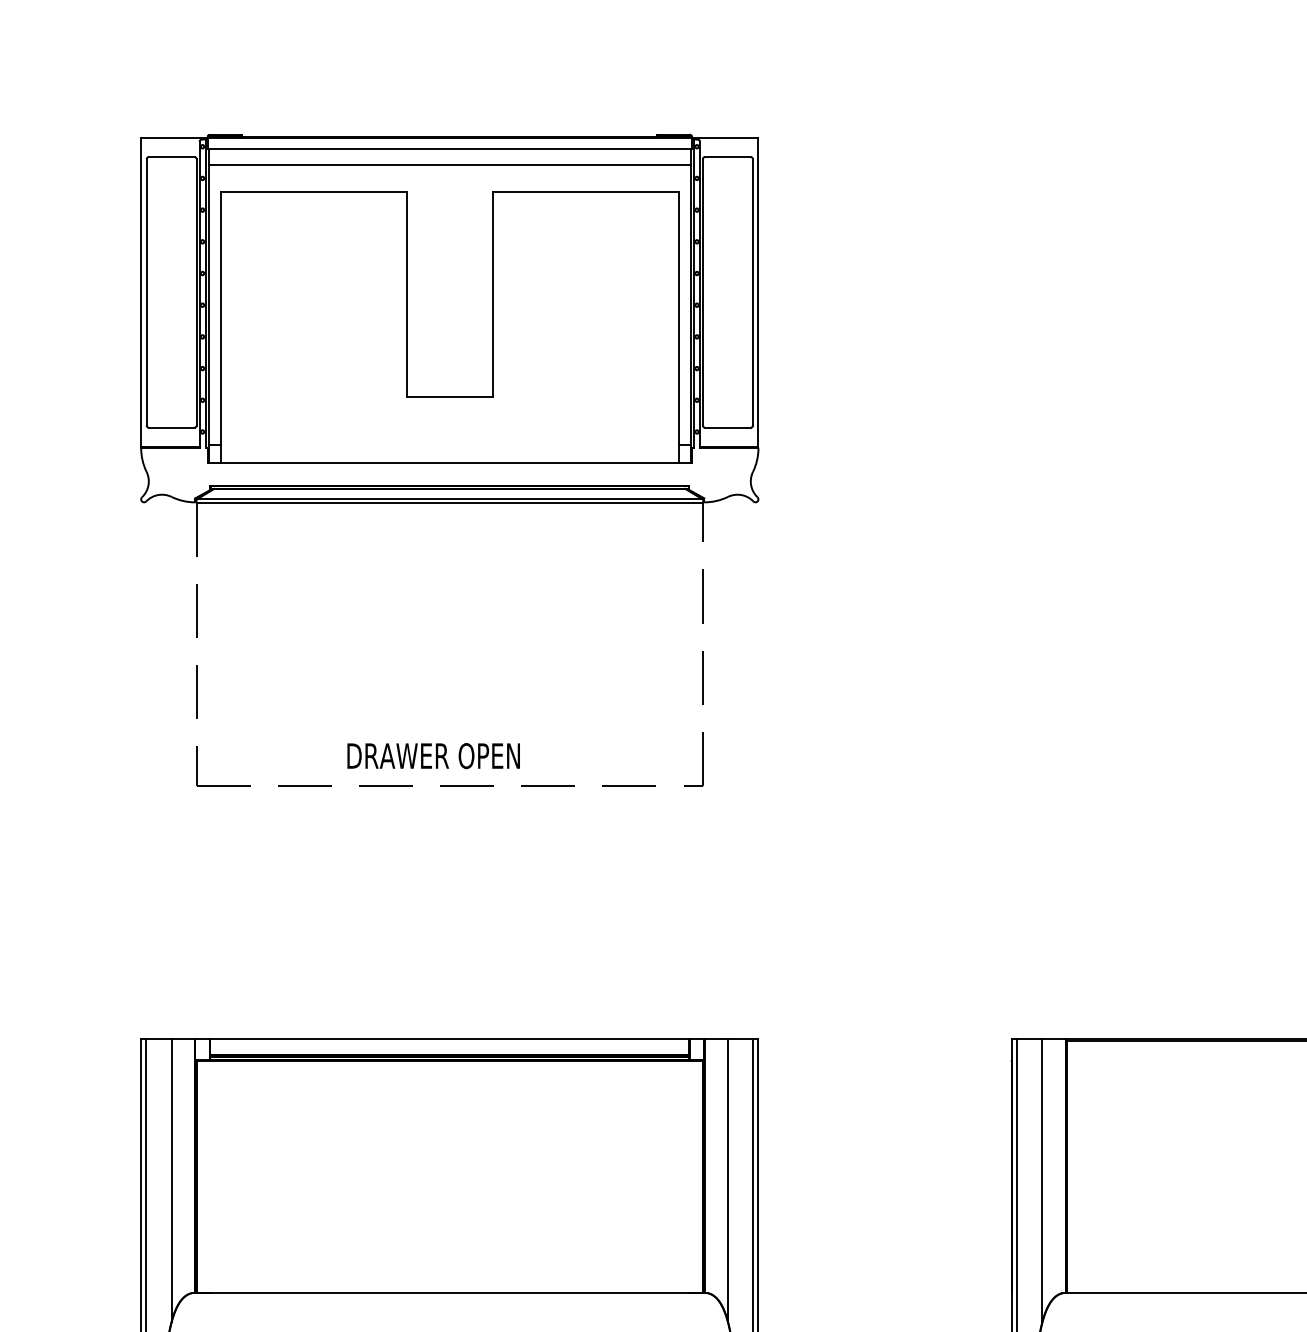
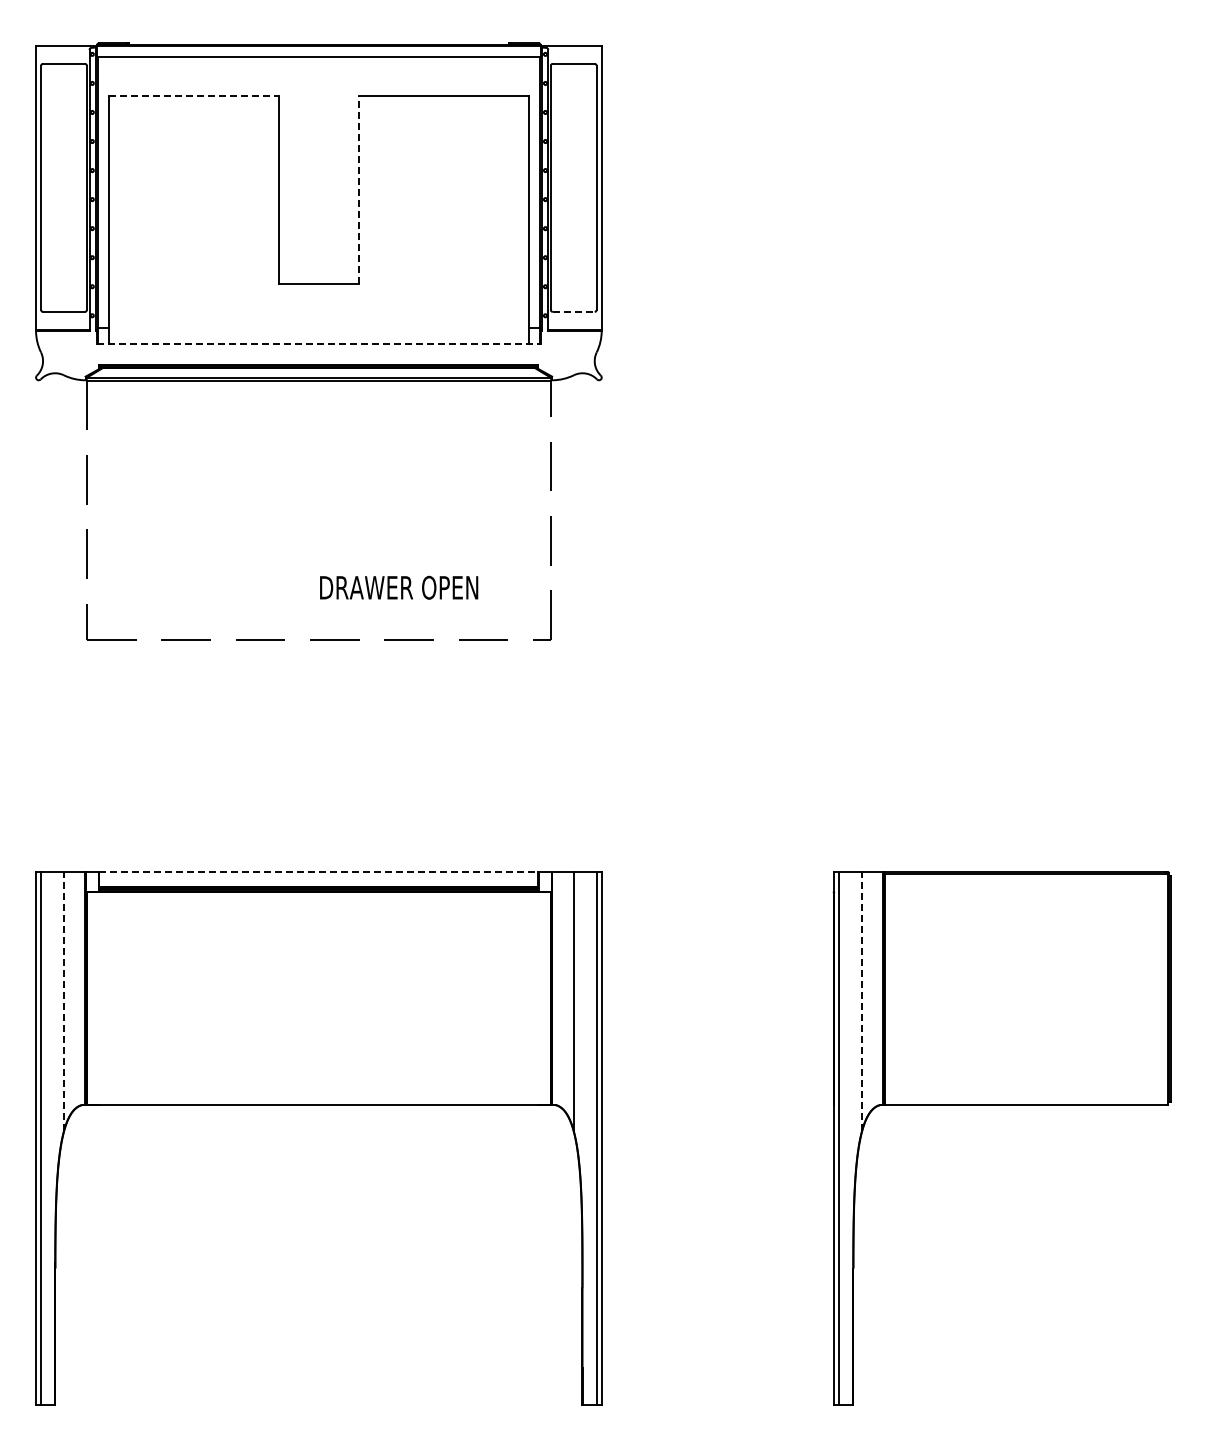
line: (449, 165) -> (318, 71), removed
line: (314, 192) -> (194, 96), solid -> dashed
line: (493, 294) -> (358, 189), solid -> dashed
line: (727, 427) -> (573, 311), solid -> dashed
line: (449, 463) -> (318, 344), solid -> dashed
text: (434, 755) -> (399, 587), moved
line: (449, 1039) -> (318, 872), solid -> dashed
line: (171, 1180) -> (63, 1001), solid -> dashed
line: (1041, 1180) -> (861, 1001), solid -> dashed

